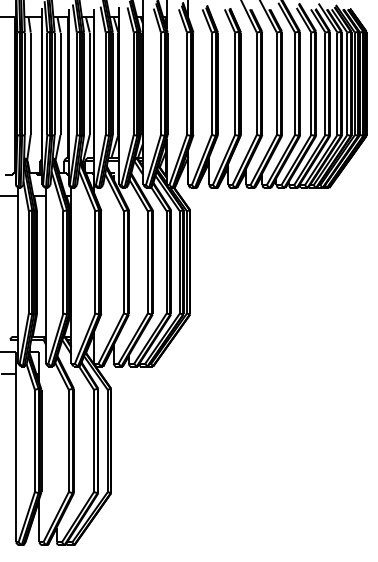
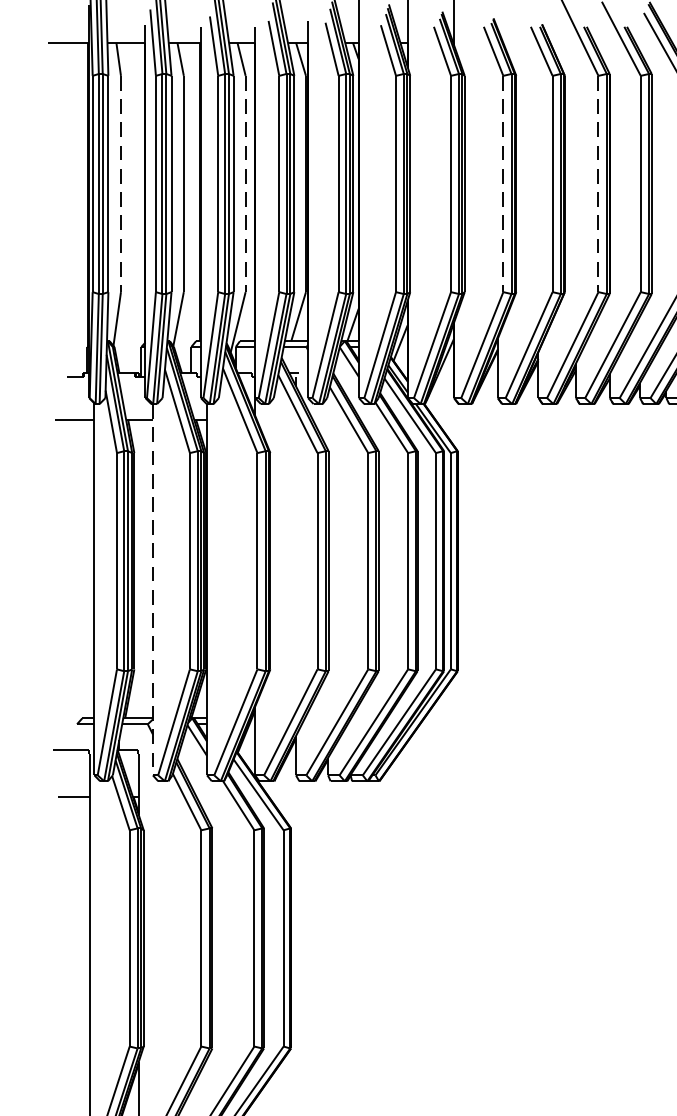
line: (30, 84) -> (120, 185), solid -> dashed
line: (89, 84) -> (245, 185), solid -> dashed
line: (211, 84) -> (502, 185), solid -> dashed
line: (256, 84) -> (597, 185), solid -> dashed
line: (45, 275) -> (152, 588), solid -> dashed

